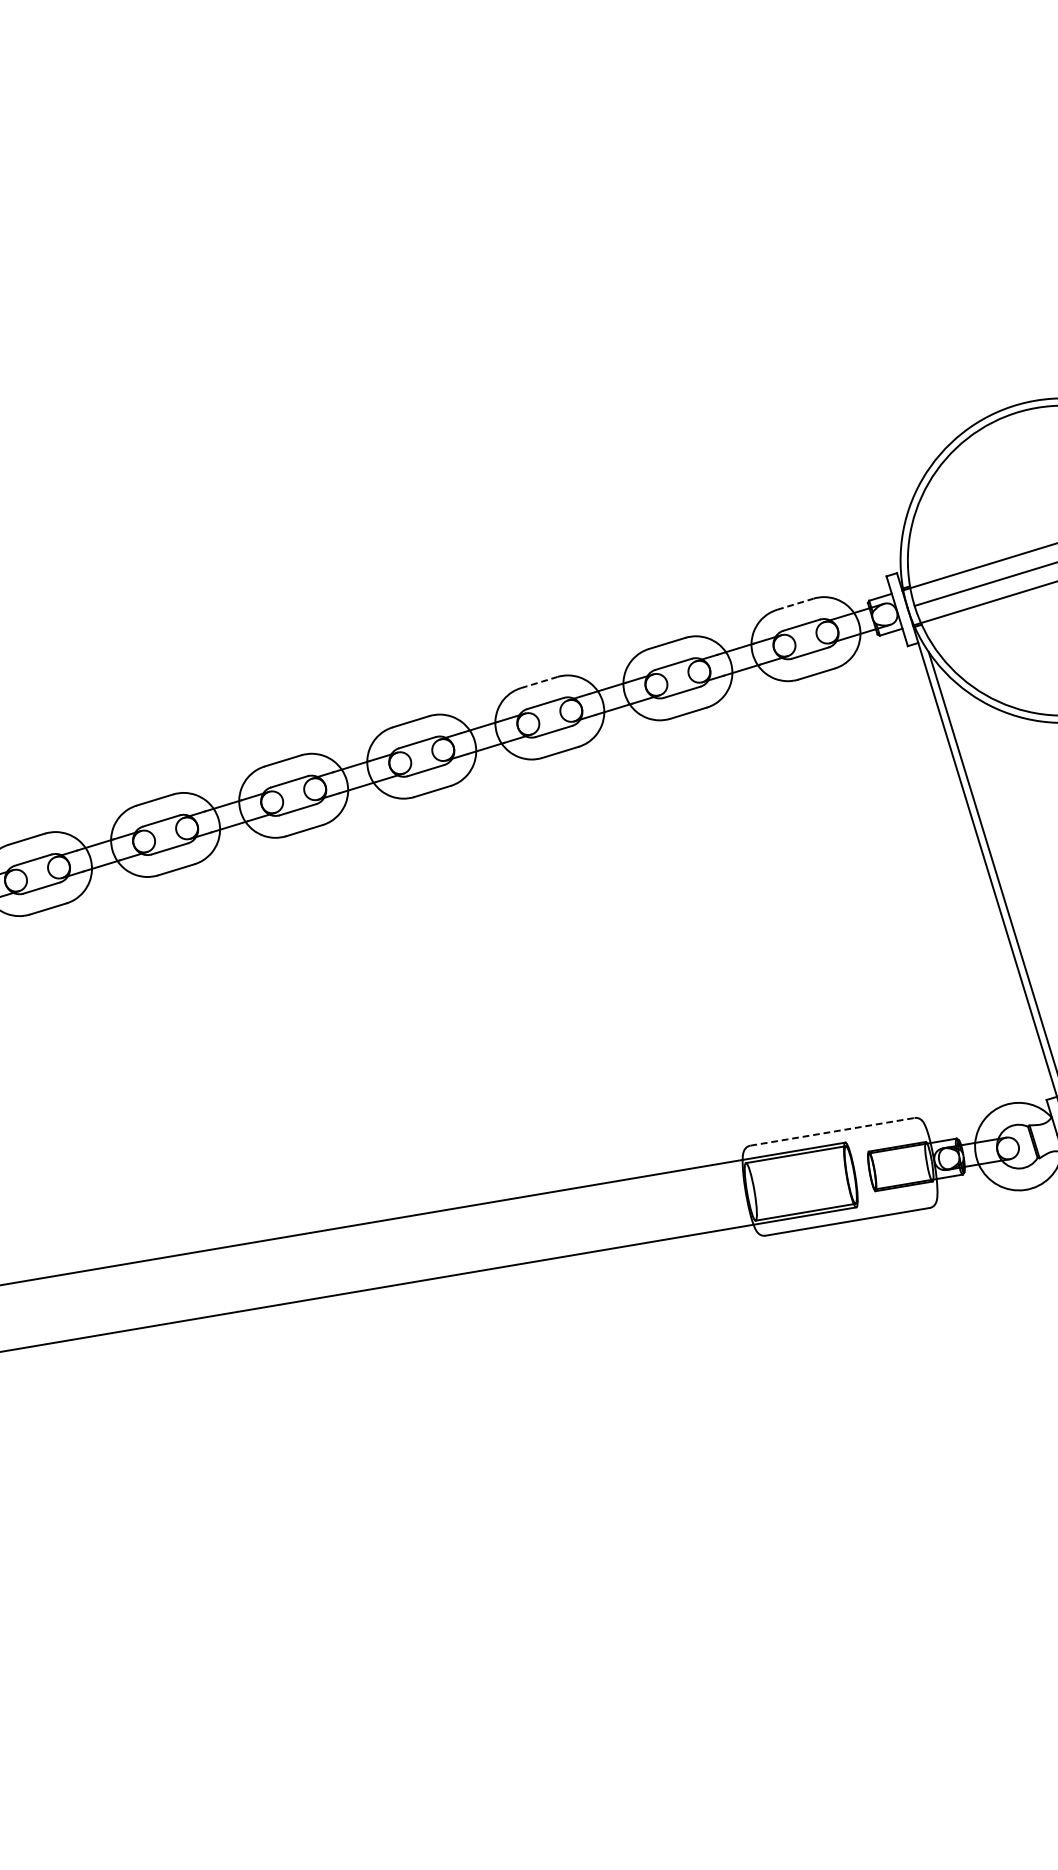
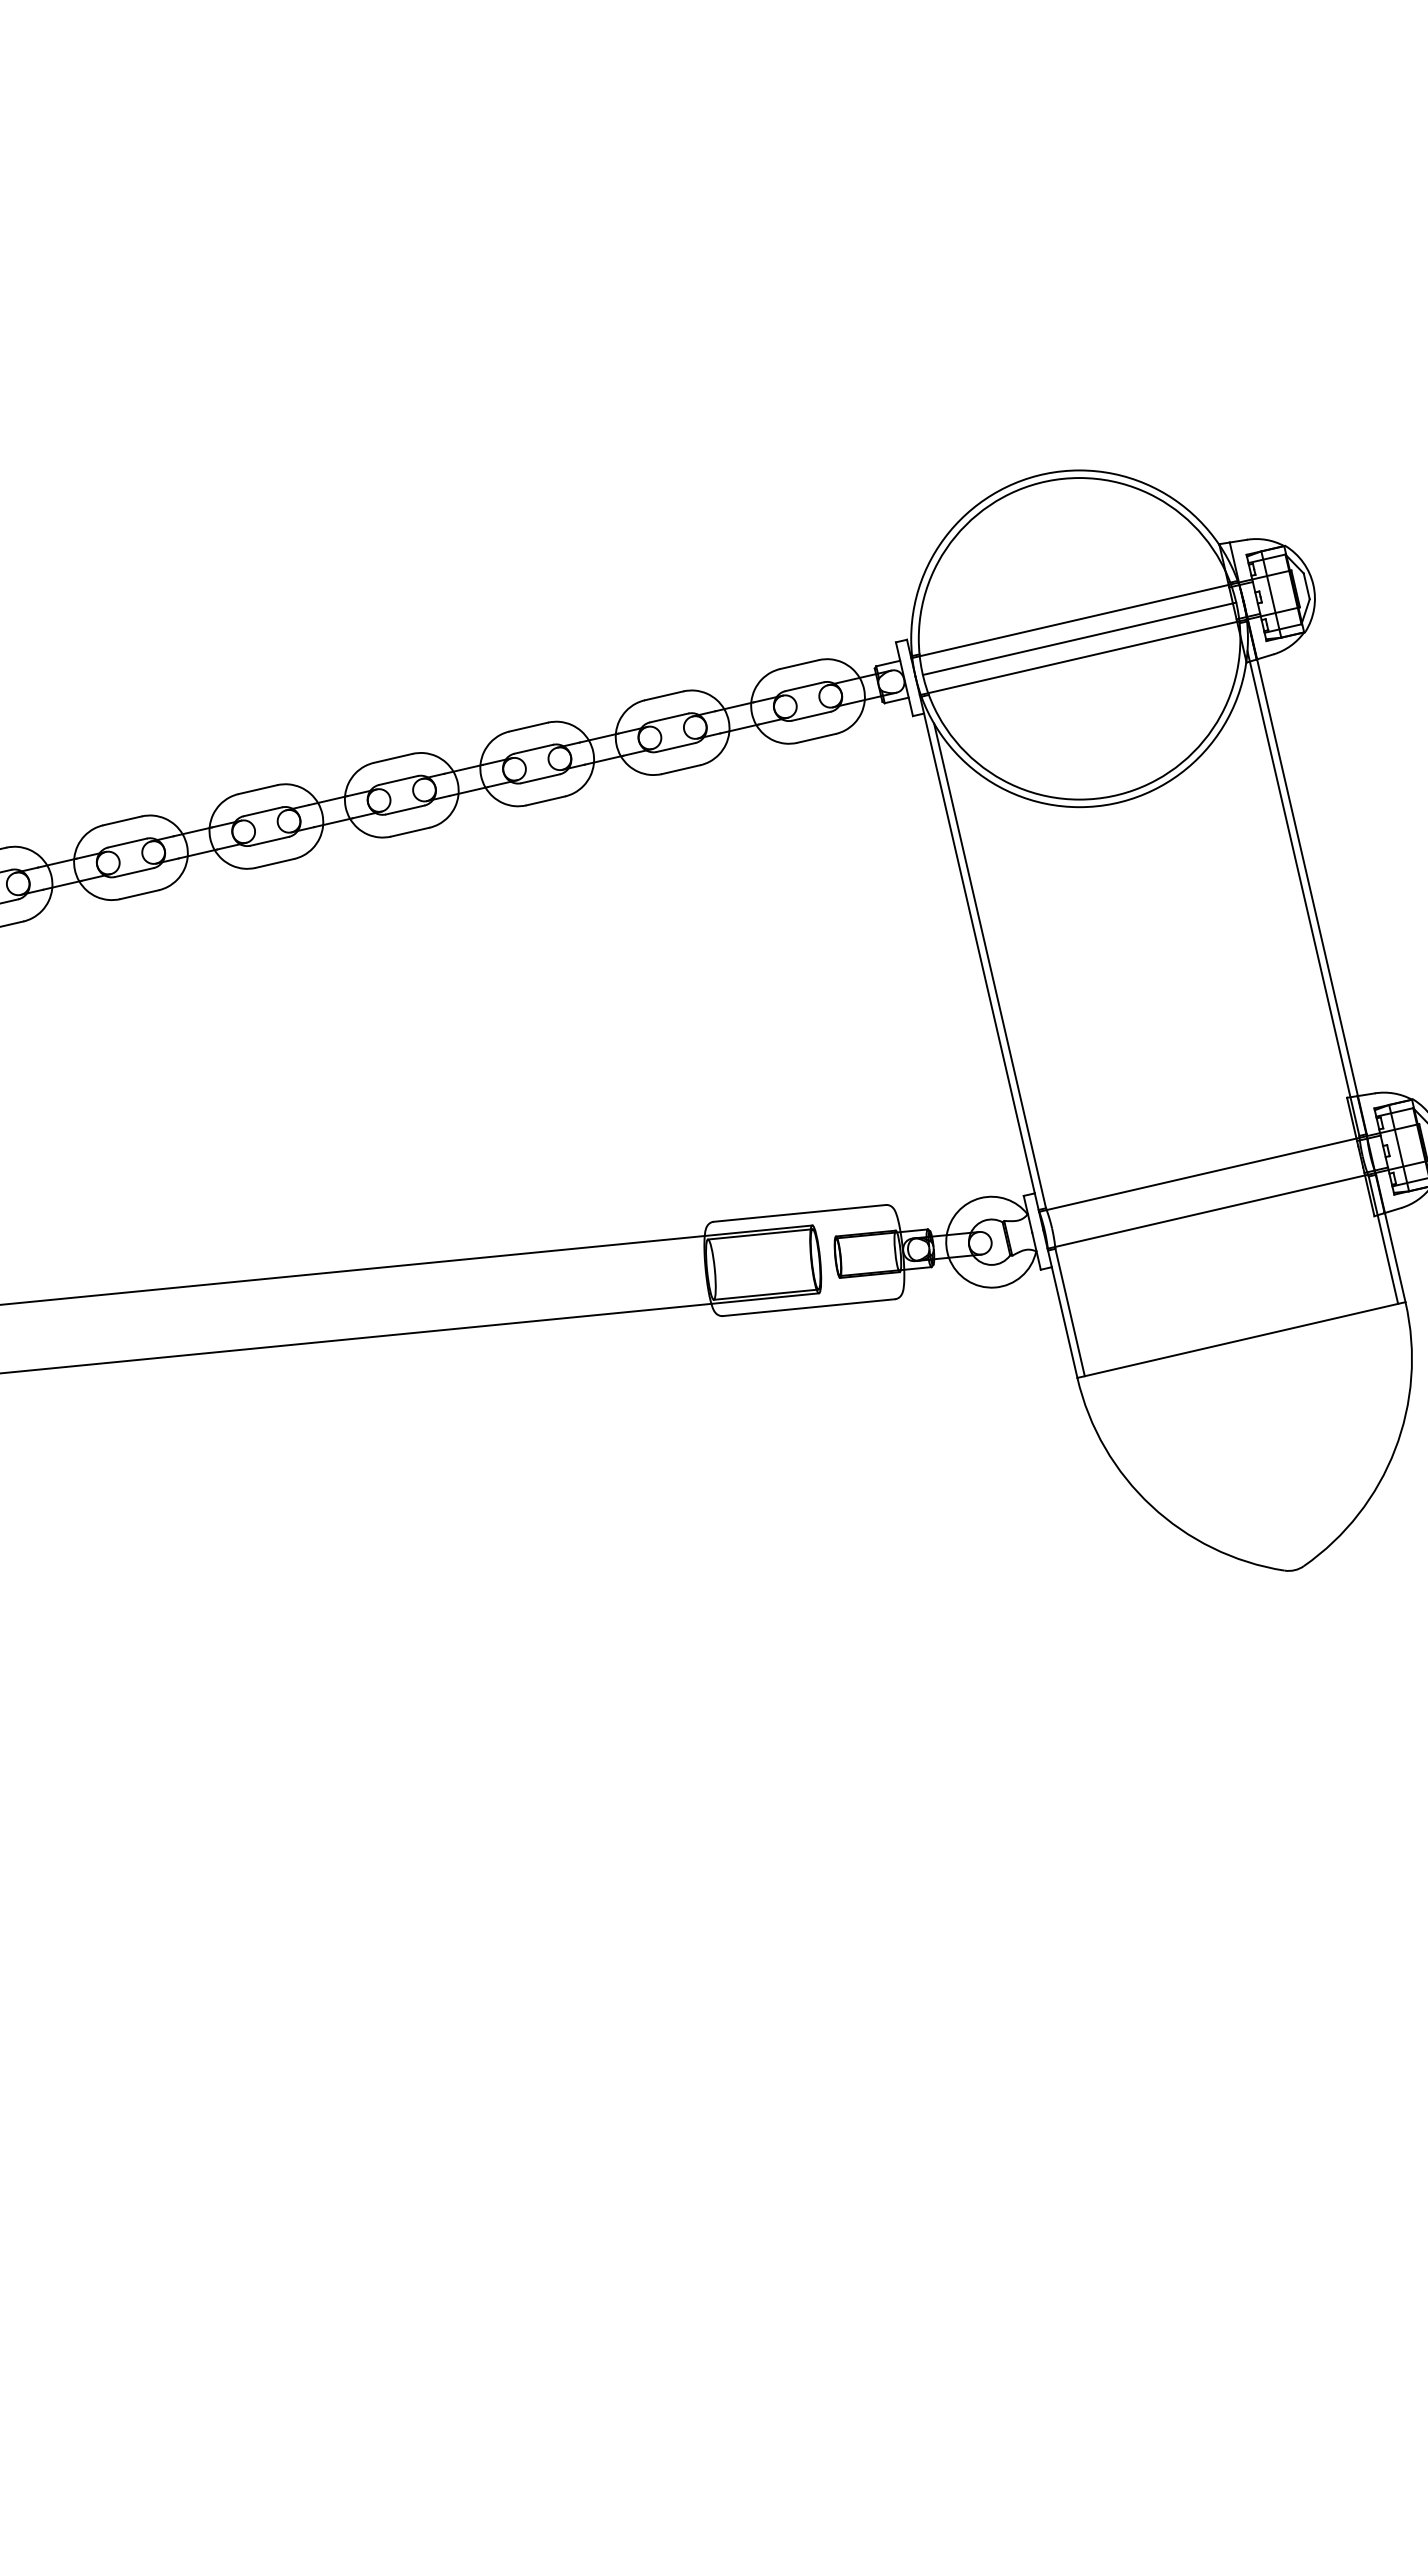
line: (795, 604) -> (799, 664), dashed -> solid
line: (539, 682) -> (528, 727), dashed -> solid
line: (833, 1131) -> (800, 1213), dashed -> solid

